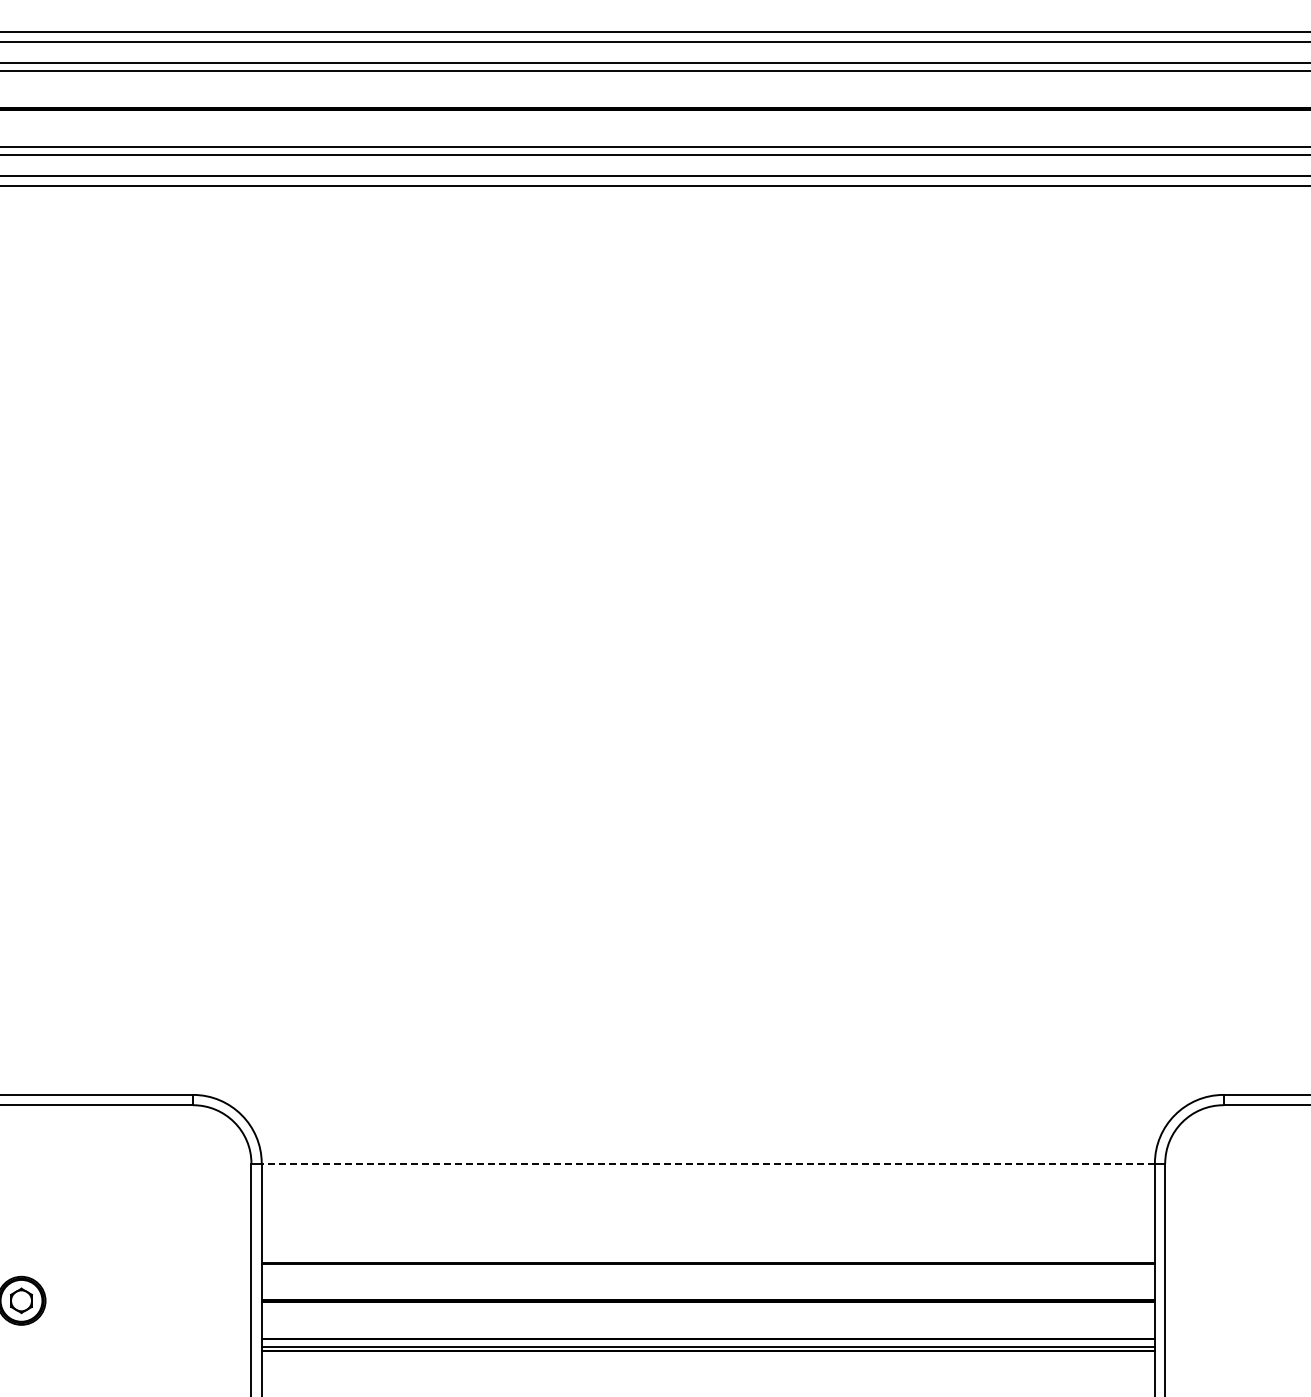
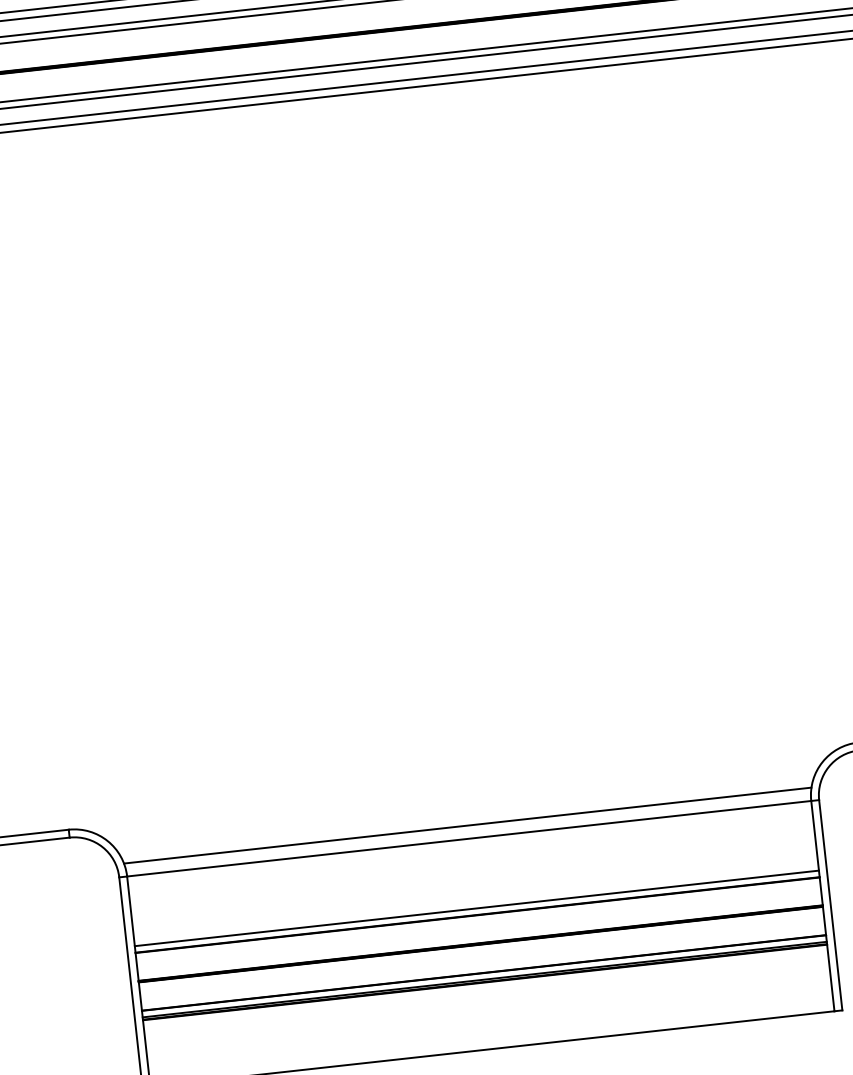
line: (708, 1146) -> (467, 825), added
line: (708, 1163) -> (469, 838), dashed -> solid
line: (707, 1254) -> (476, 908), added

